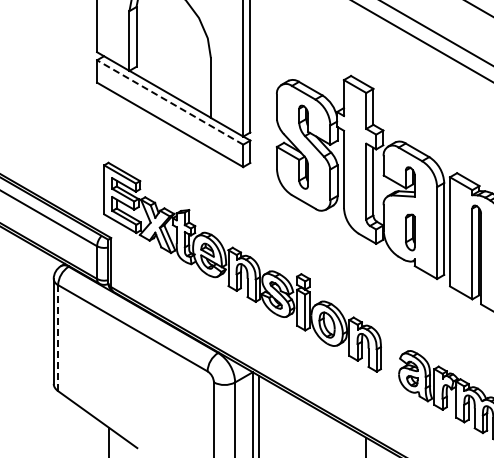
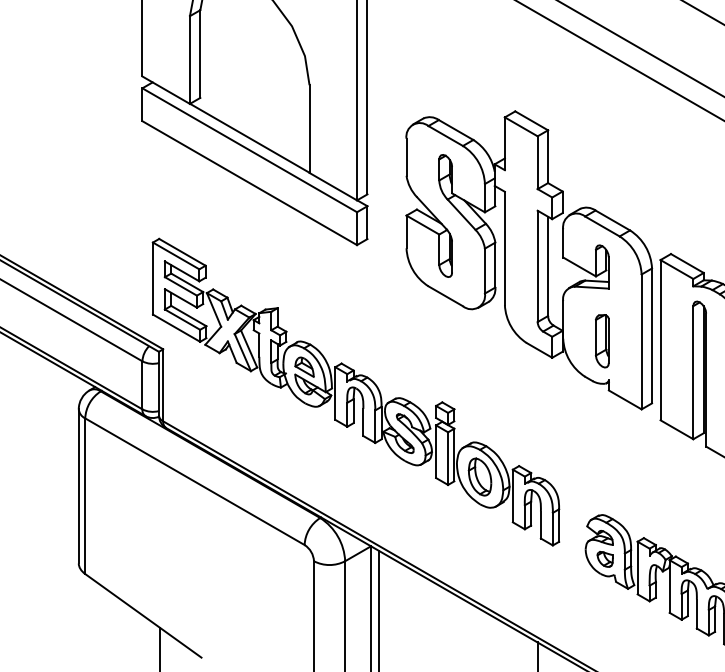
line: (169, 102) -> (248, 150), dashed -> solid
line: (58, 338) -> (85, 496), dashed -> solid

